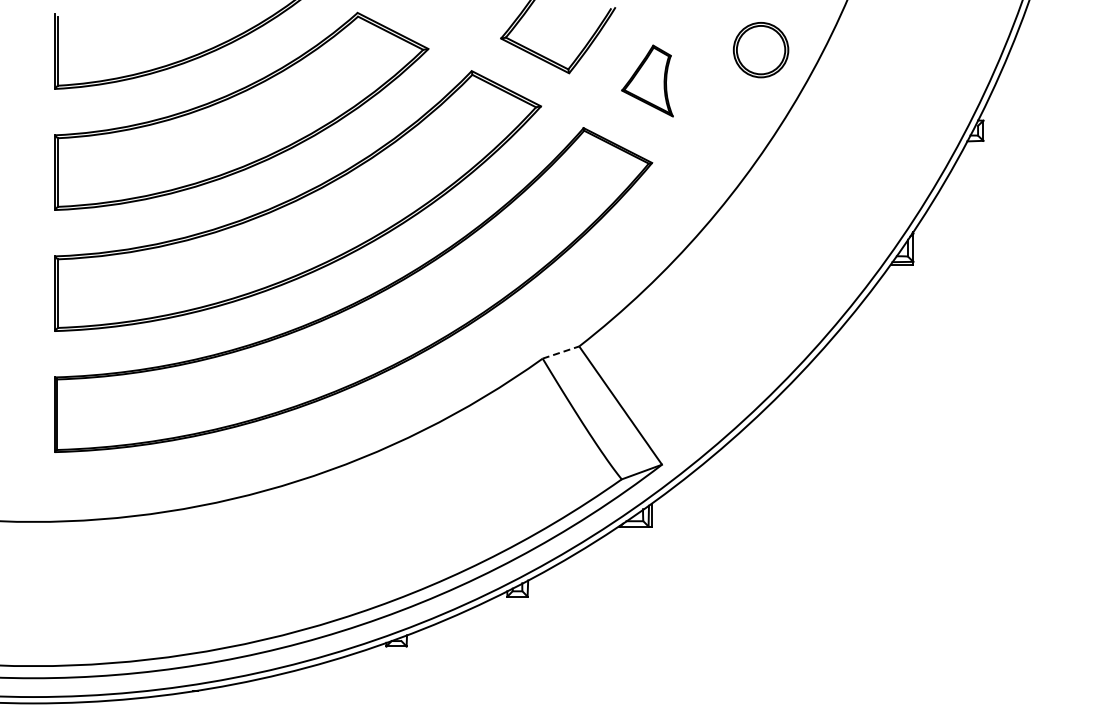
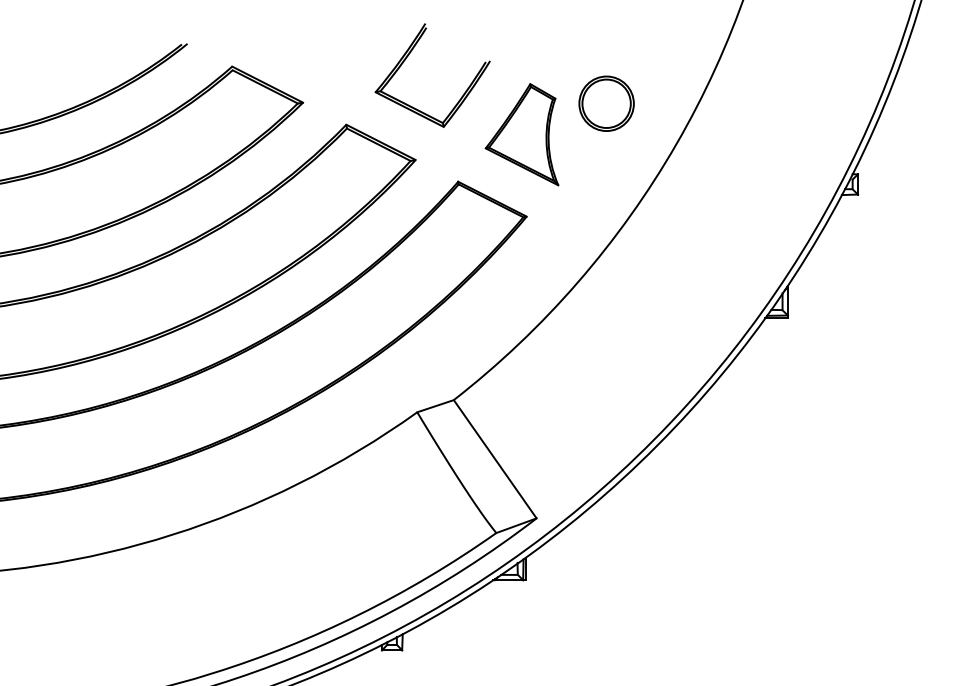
part: (760, 50) -> (606, 104), moved
part: (647, 80) -> (522, 134), size x1.43
line: (561, 352) -> (436, 406), dashed -> solid

